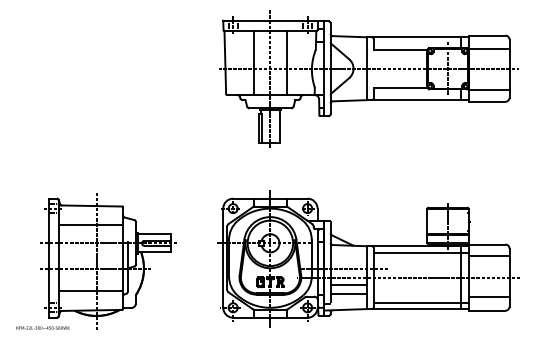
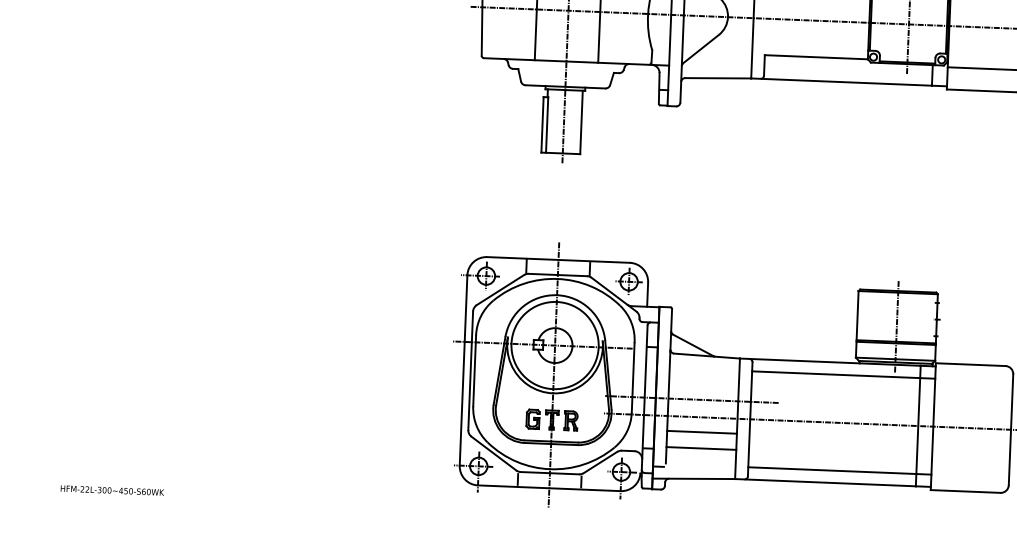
line: (488, 256) -> (972, 387), removed
part: (108, 261) -> (243, 367), removed
line: (488, 297) -> (969, 466), removed

